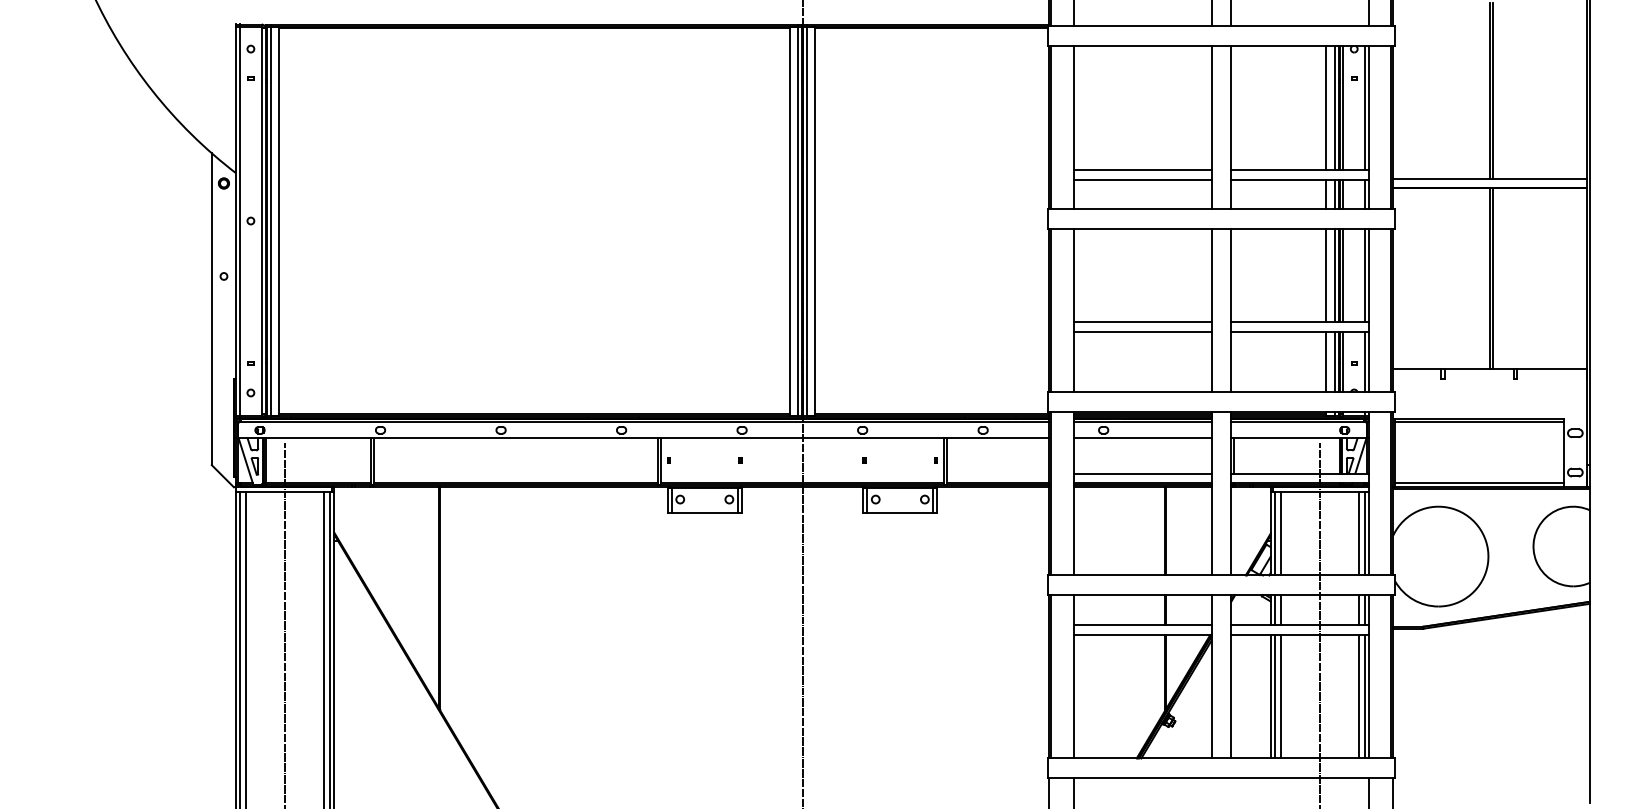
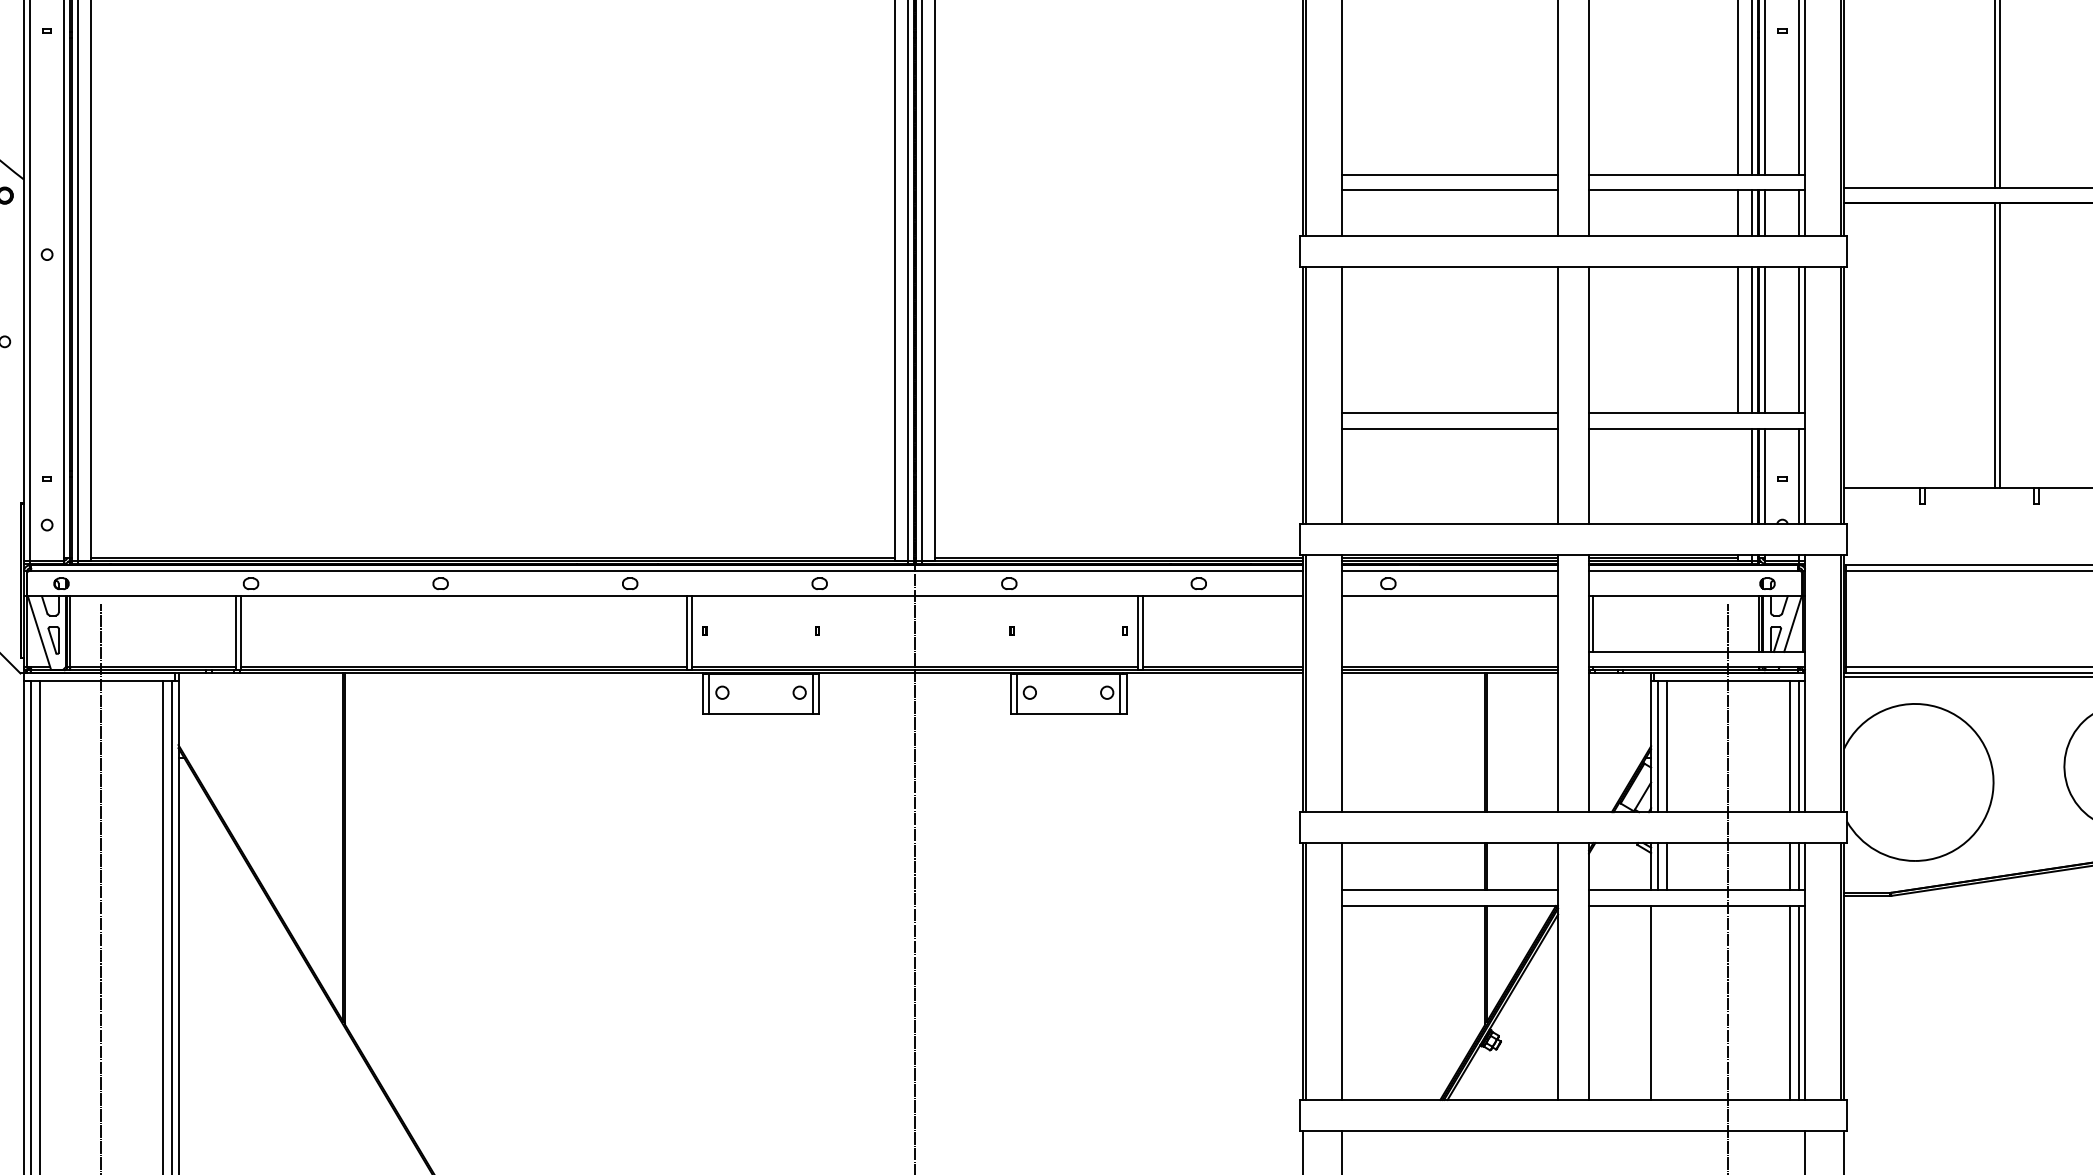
line: (1326, 361) -> (1738, 475), removed
line: (1142, 473) -> (1449, 651), removed
line: (1274, 696) -> (1657, 1002), removed
line: (1280, 696) -> (1666, 1002), removed

